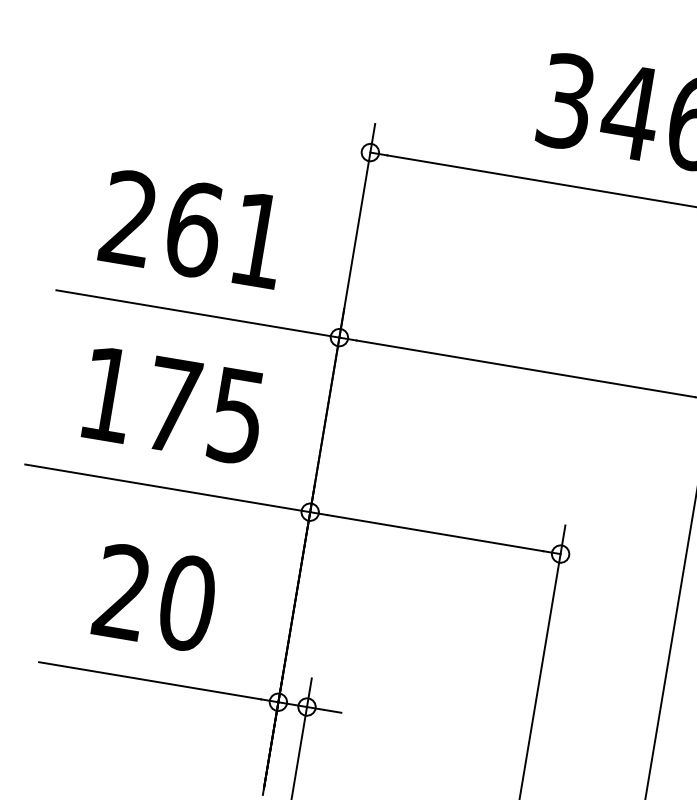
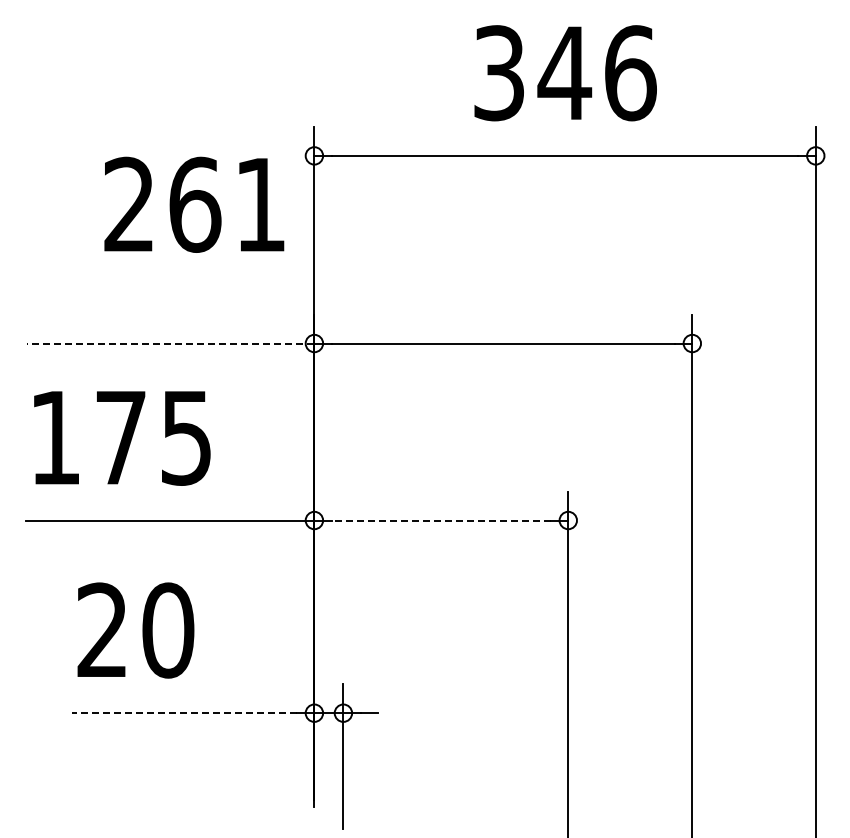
text: (193, 229) -> (194, 204), moved
line: (197, 313) -> (170, 343), solid -> dashed
text: (173, 406) -> (122, 438), moved
line: (435, 533) -> (441, 520), solid -> dashed
text: (155, 597) -> (135, 630), moved
line: (150, 681) -> (184, 713), solid -> dashed

